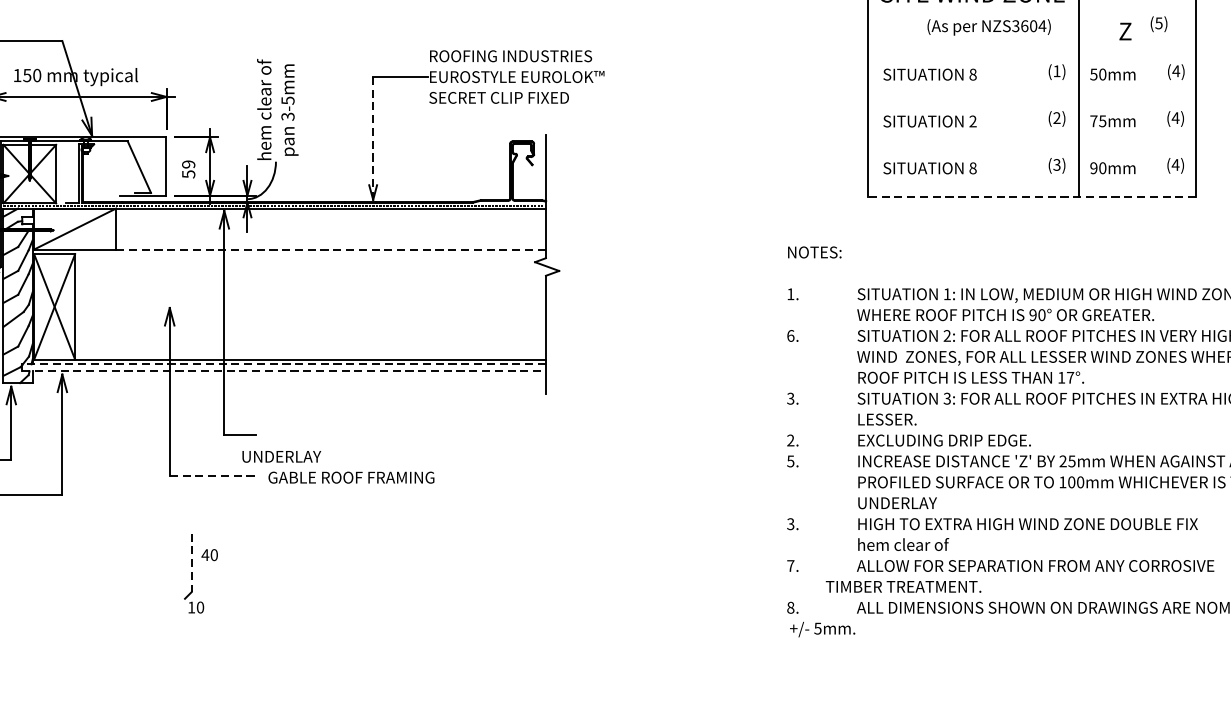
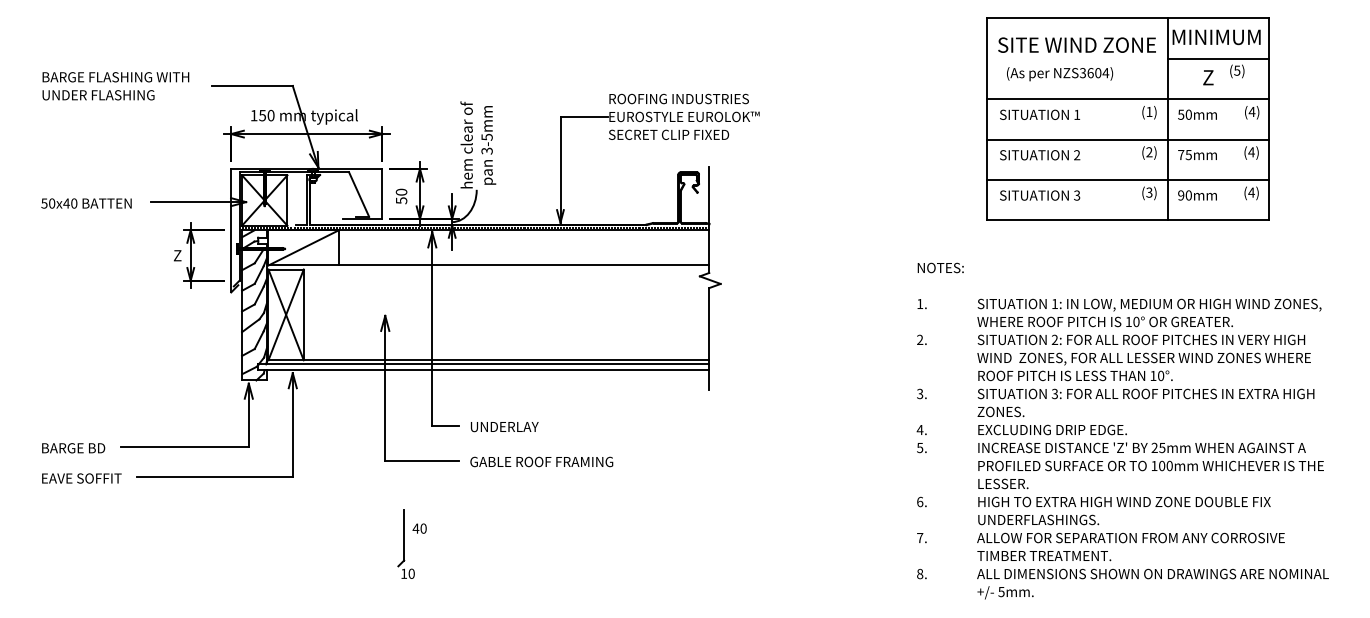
line: (1137, 9) -> (1218, 58), added
text: (989, 27) -> (1060, 74), moved
line: (1031, 56) -> (1127, 99), added
text: (973, 74) -> (1077, 114), 8 -> 1
line: (1031, 103) -> (1127, 139), added
line: (373, 138) -> (560, 169), dashed -> solid
line: (1031, 149) -> (1127, 179), added
text: (188, 163) -> (401, 191), 59 -> 50
text: (973, 168) -> (1077, 195), 8 -> 3
line: (1031, 197) -> (1127, 220), dashed -> solid
line: (331, 249) -> (524, 265), dashed -> solid
text: (1032, 314) -> (1128, 321), 90° -> 10°
text: (791, 335) -> (920, 339), 6. -> 2.
line: (283, 364) -> (483, 364), dashed -> solid
line: (283, 371) -> (483, 370), dashed -> solid
text: (1071, 377) -> (1161, 375), 17°. -> 10°.
text: (886, 419) -> (1002, 411), LESSER. -> ZONES.
text: (790, 439) -> (919, 429), 2. -> 4.
text: (281, 457) -> (504, 427), moved
line: (212, 475) -> (422, 460), dashed -> solid
text: (896, 502) -> (1011, 483), UNDERLAY -> LESSER.
text: (791, 523) -> (920, 501), 3. -> 6.
text: (928, 544) -> (1038, 519), hem clear of -> UNDERFLASHINGS.
line: (192, 563) -> (404, 535), dashed -> solid
text: (903, 587) -> (1044, 556), moved
text: (822, 629) -> (1005, 592), moved

